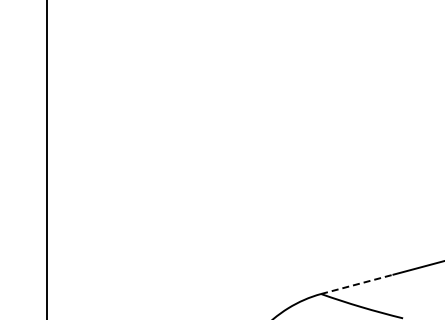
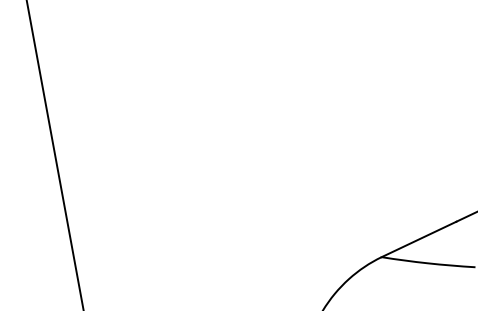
line: (357, 284) -> (419, 239), dashed -> solid

